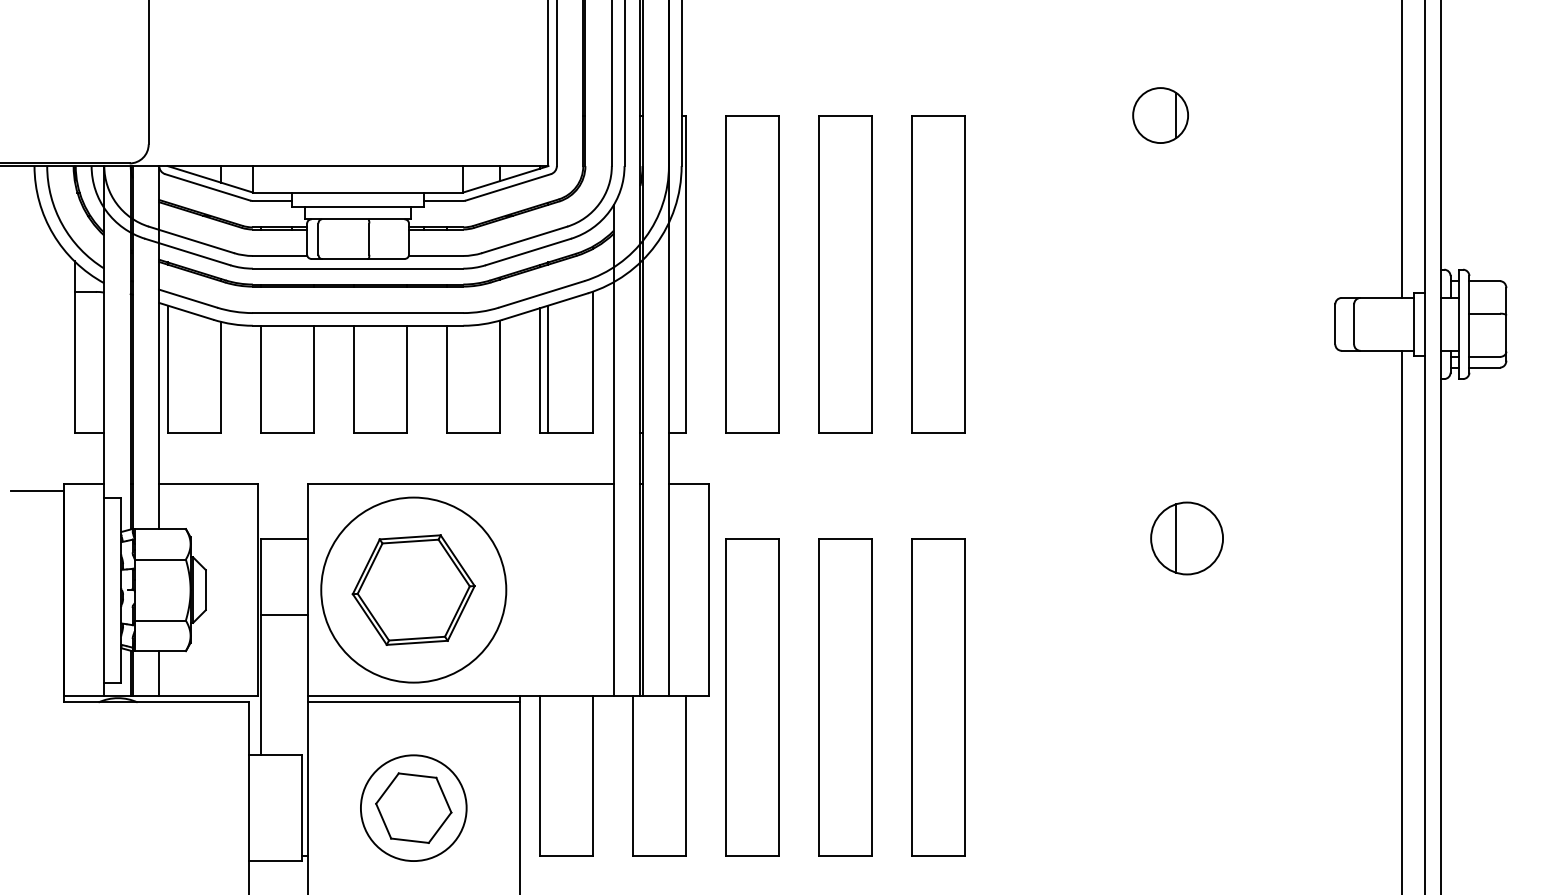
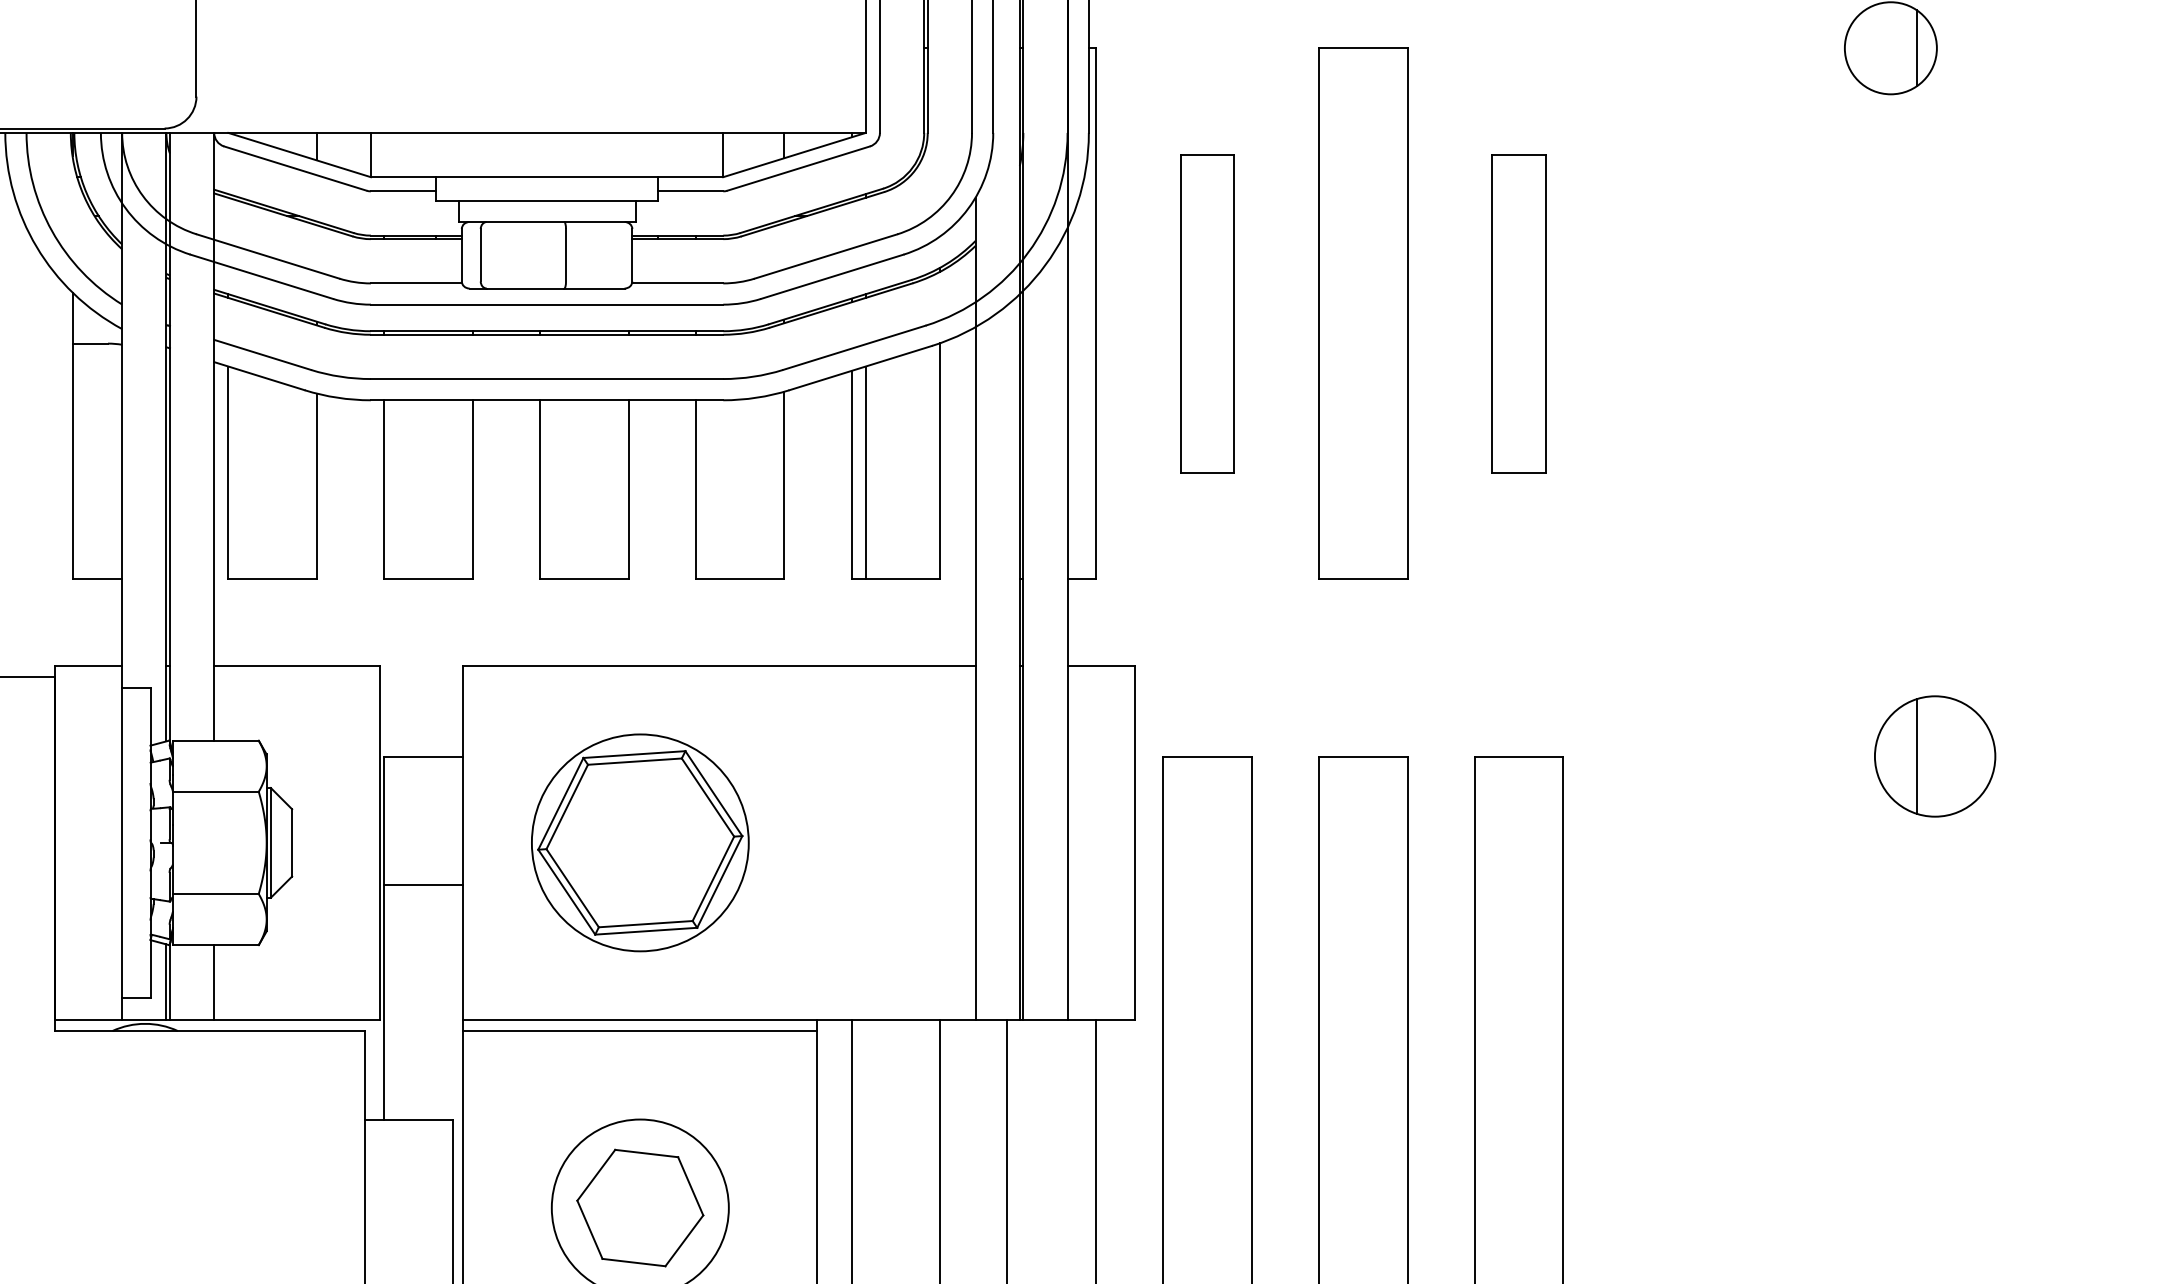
part: (752, 274) -> (1207, 314), size x0.6
part: (938, 274) -> (1518, 314), size x0.6
circle: (413, 589) -> (639, 841), size x0.7

